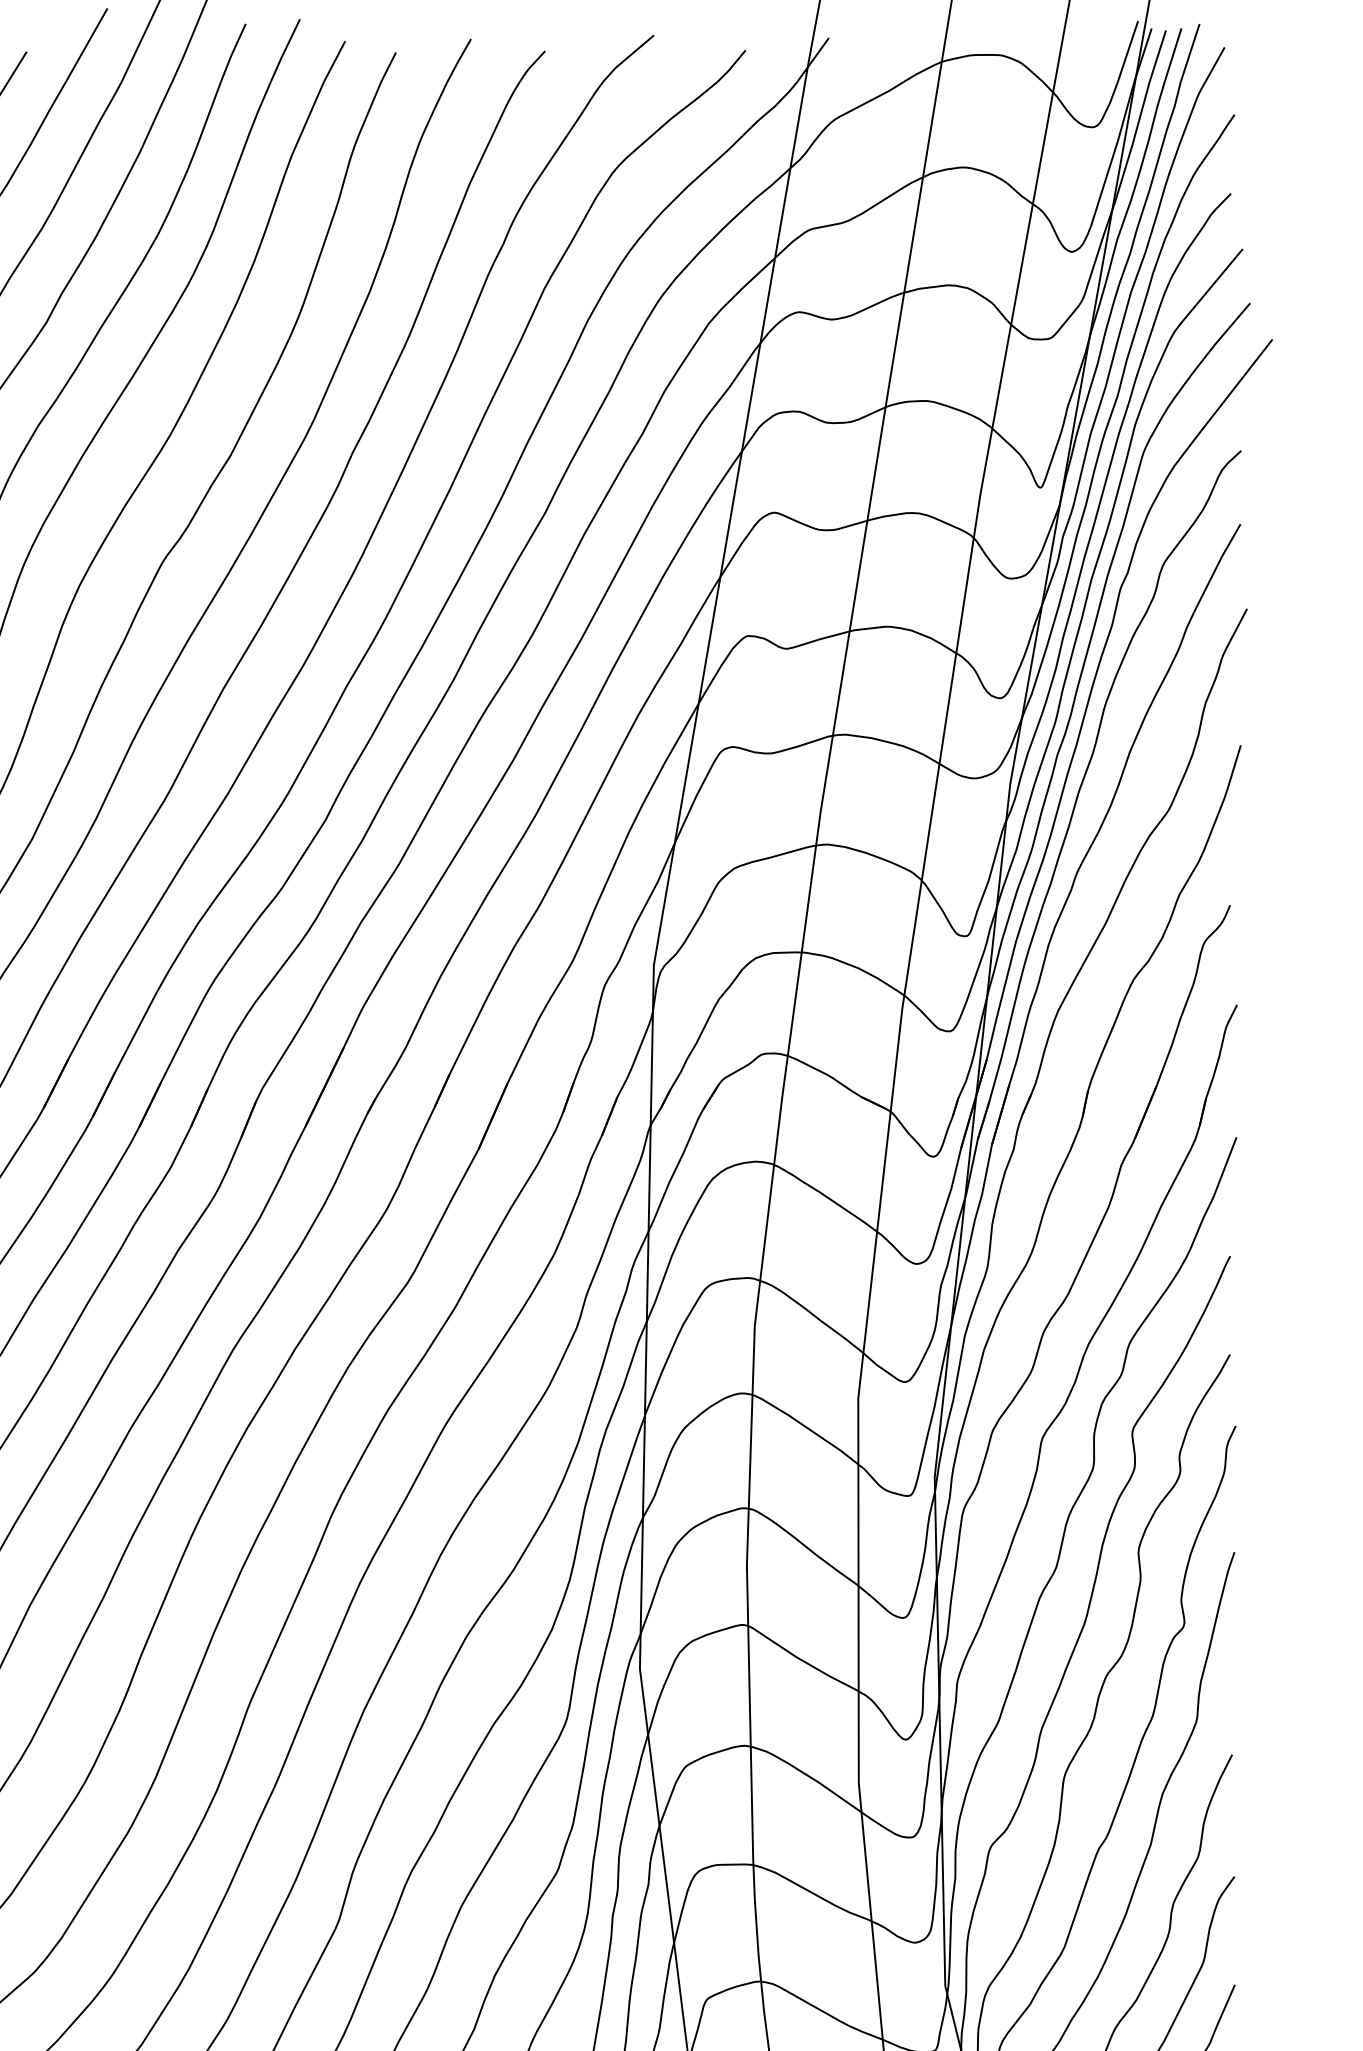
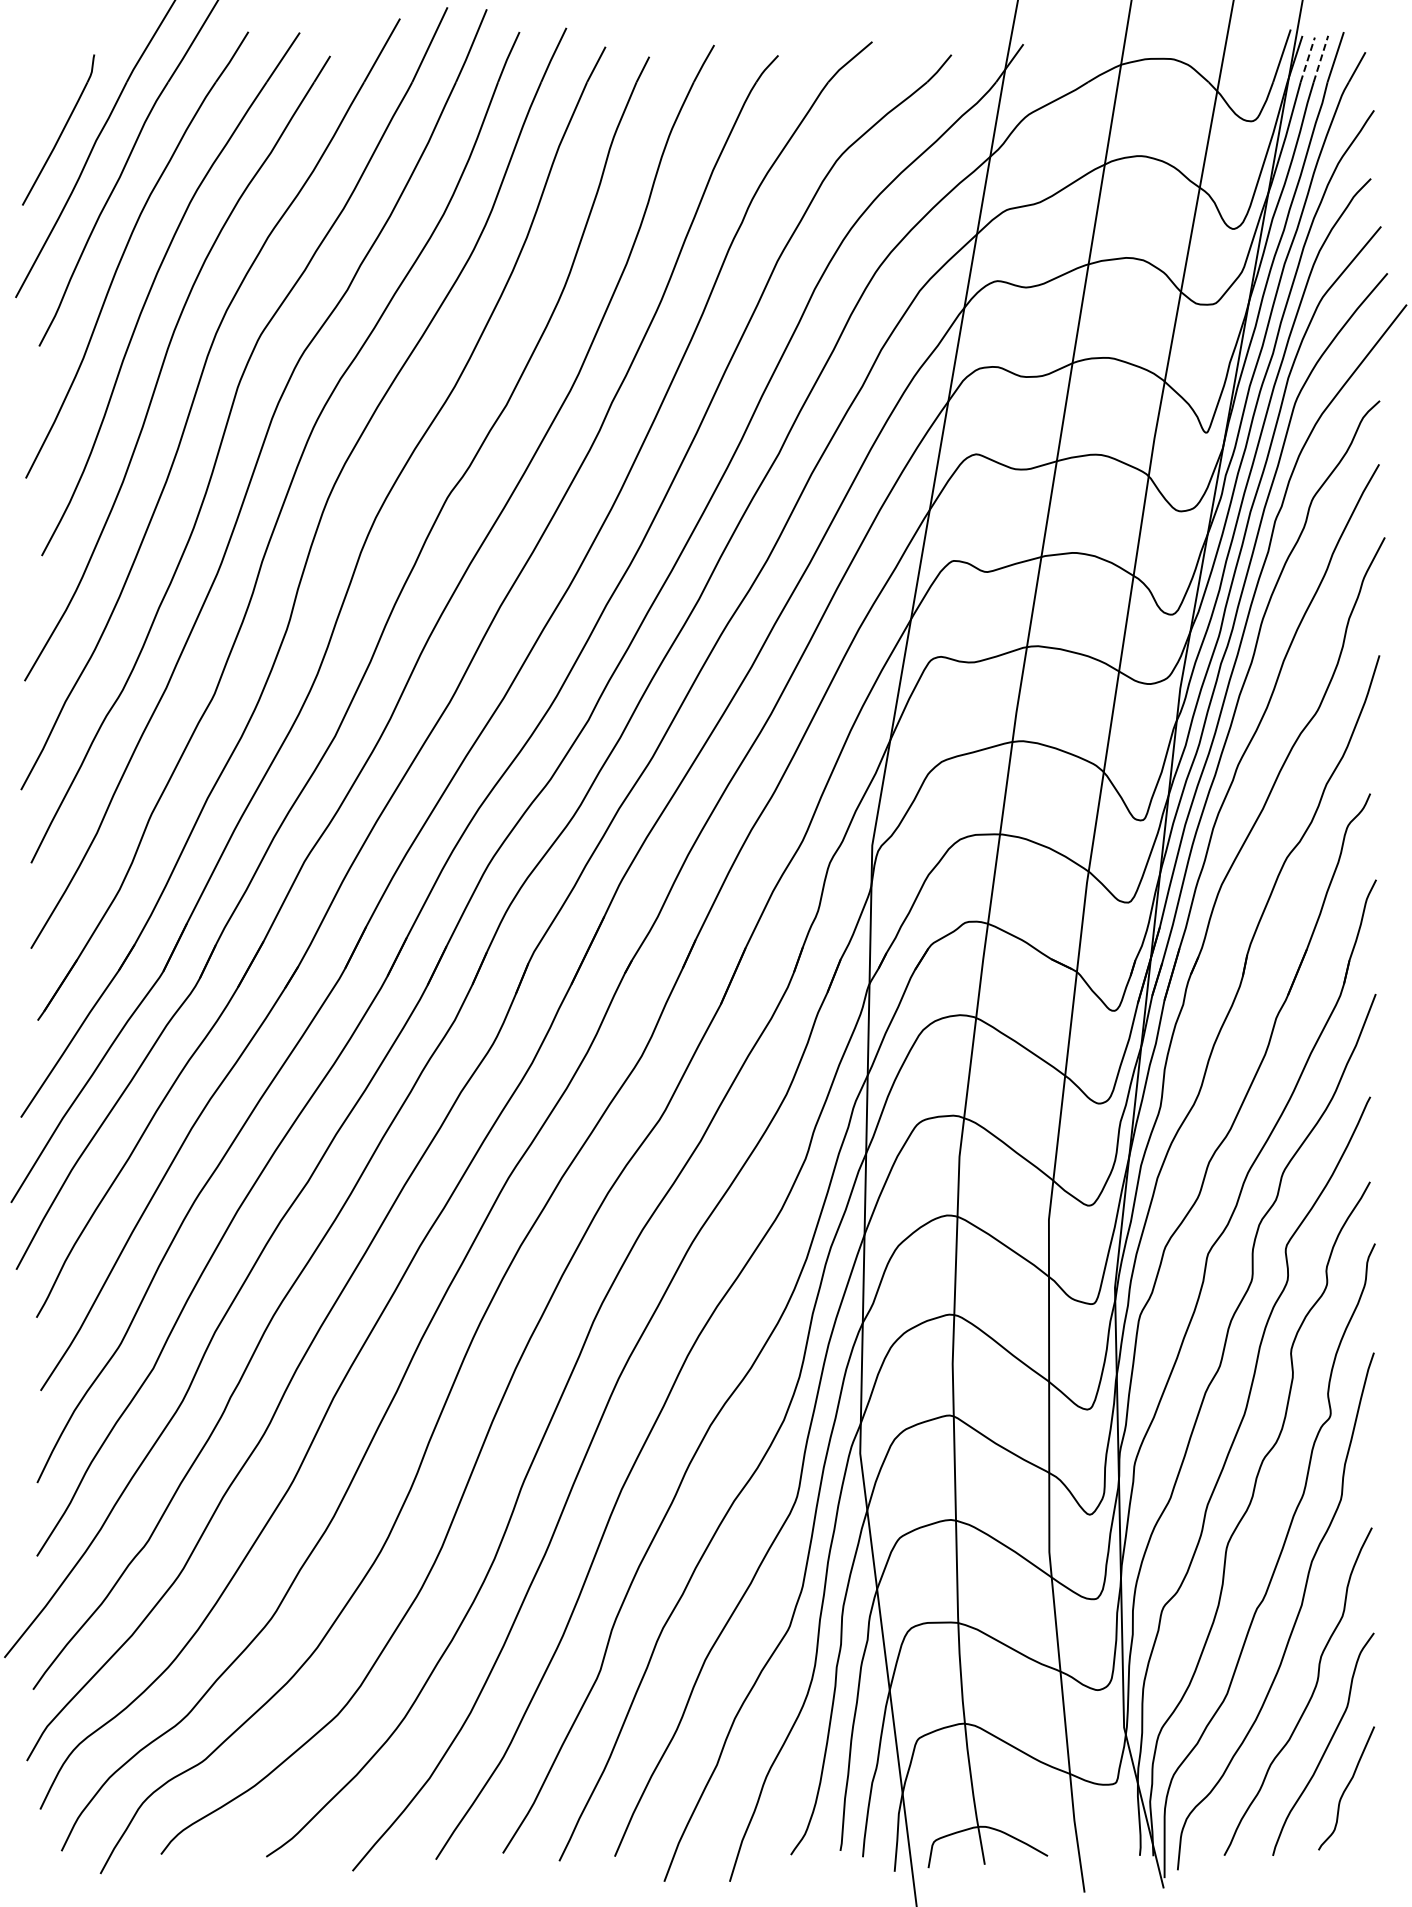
line: (1173, 54) -> (1321, 58), solid -> dashed
line: (1157, 55) -> (1307, 59), solid -> dashed

